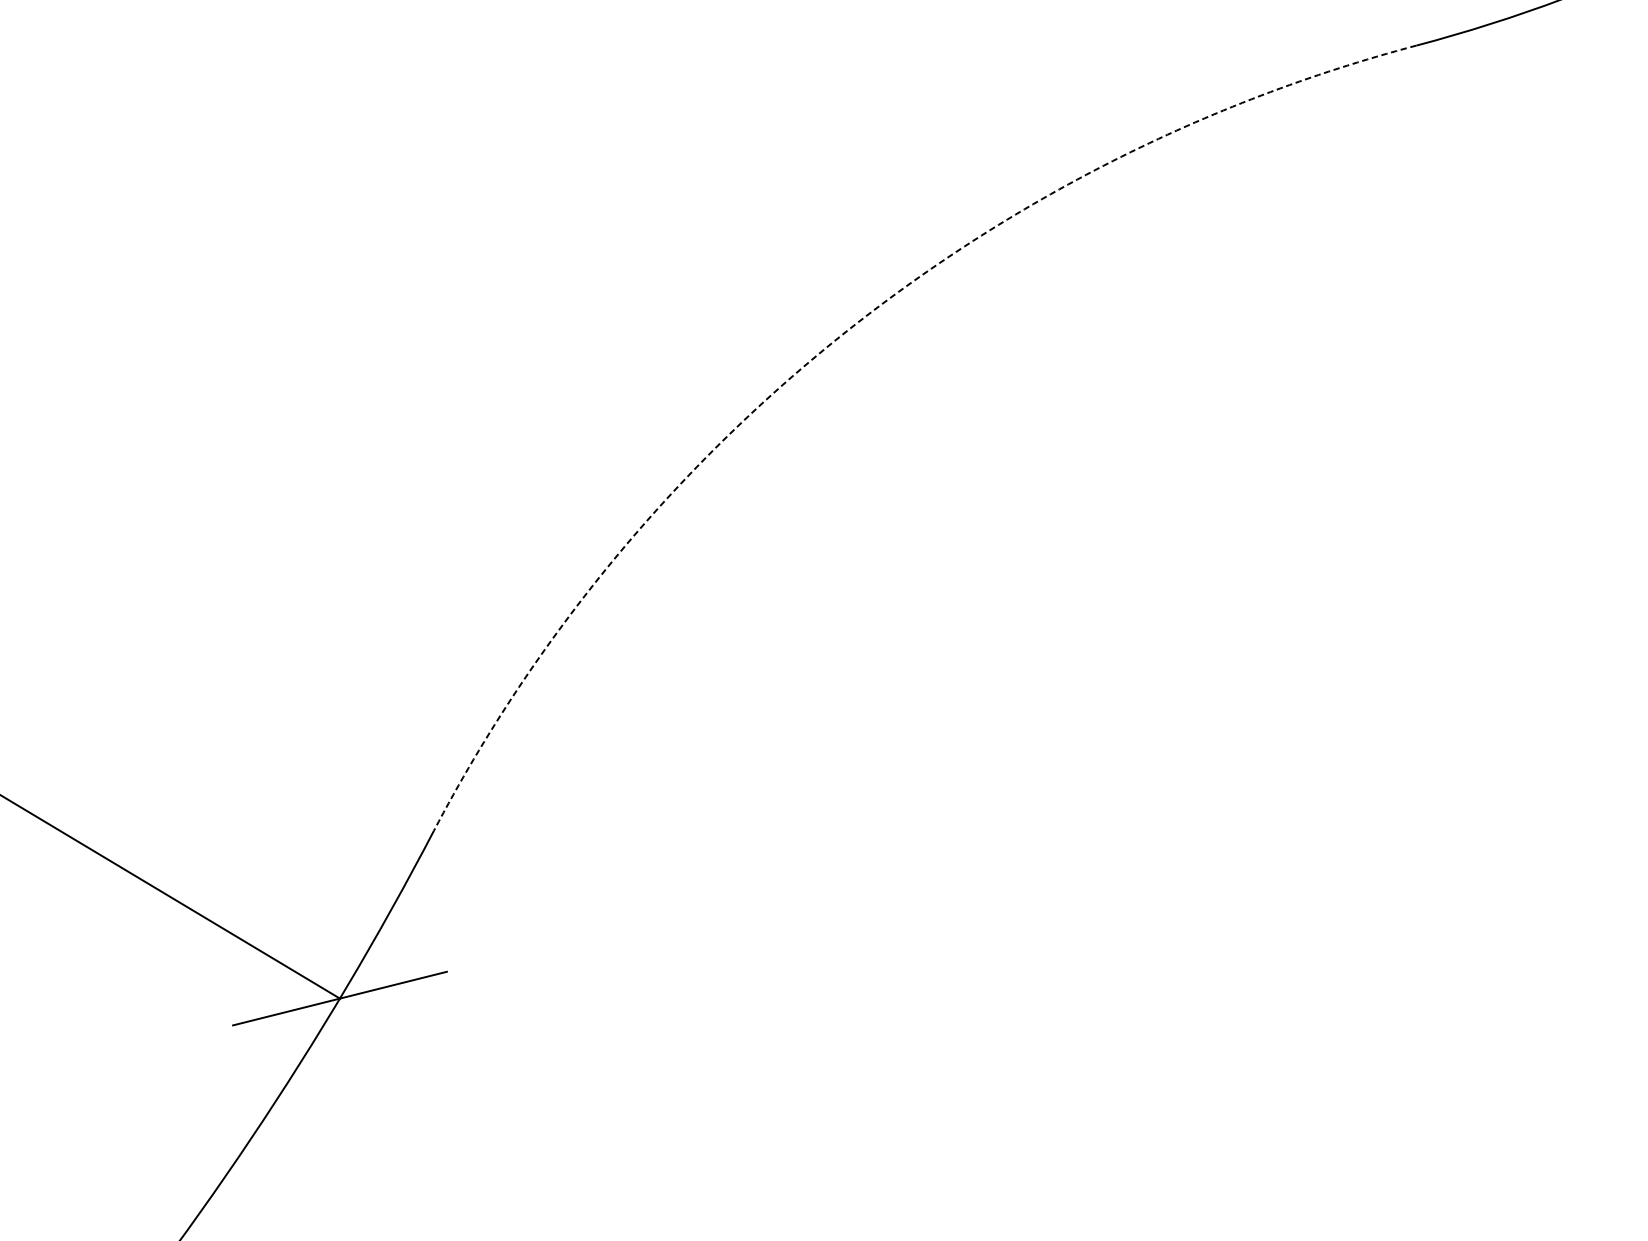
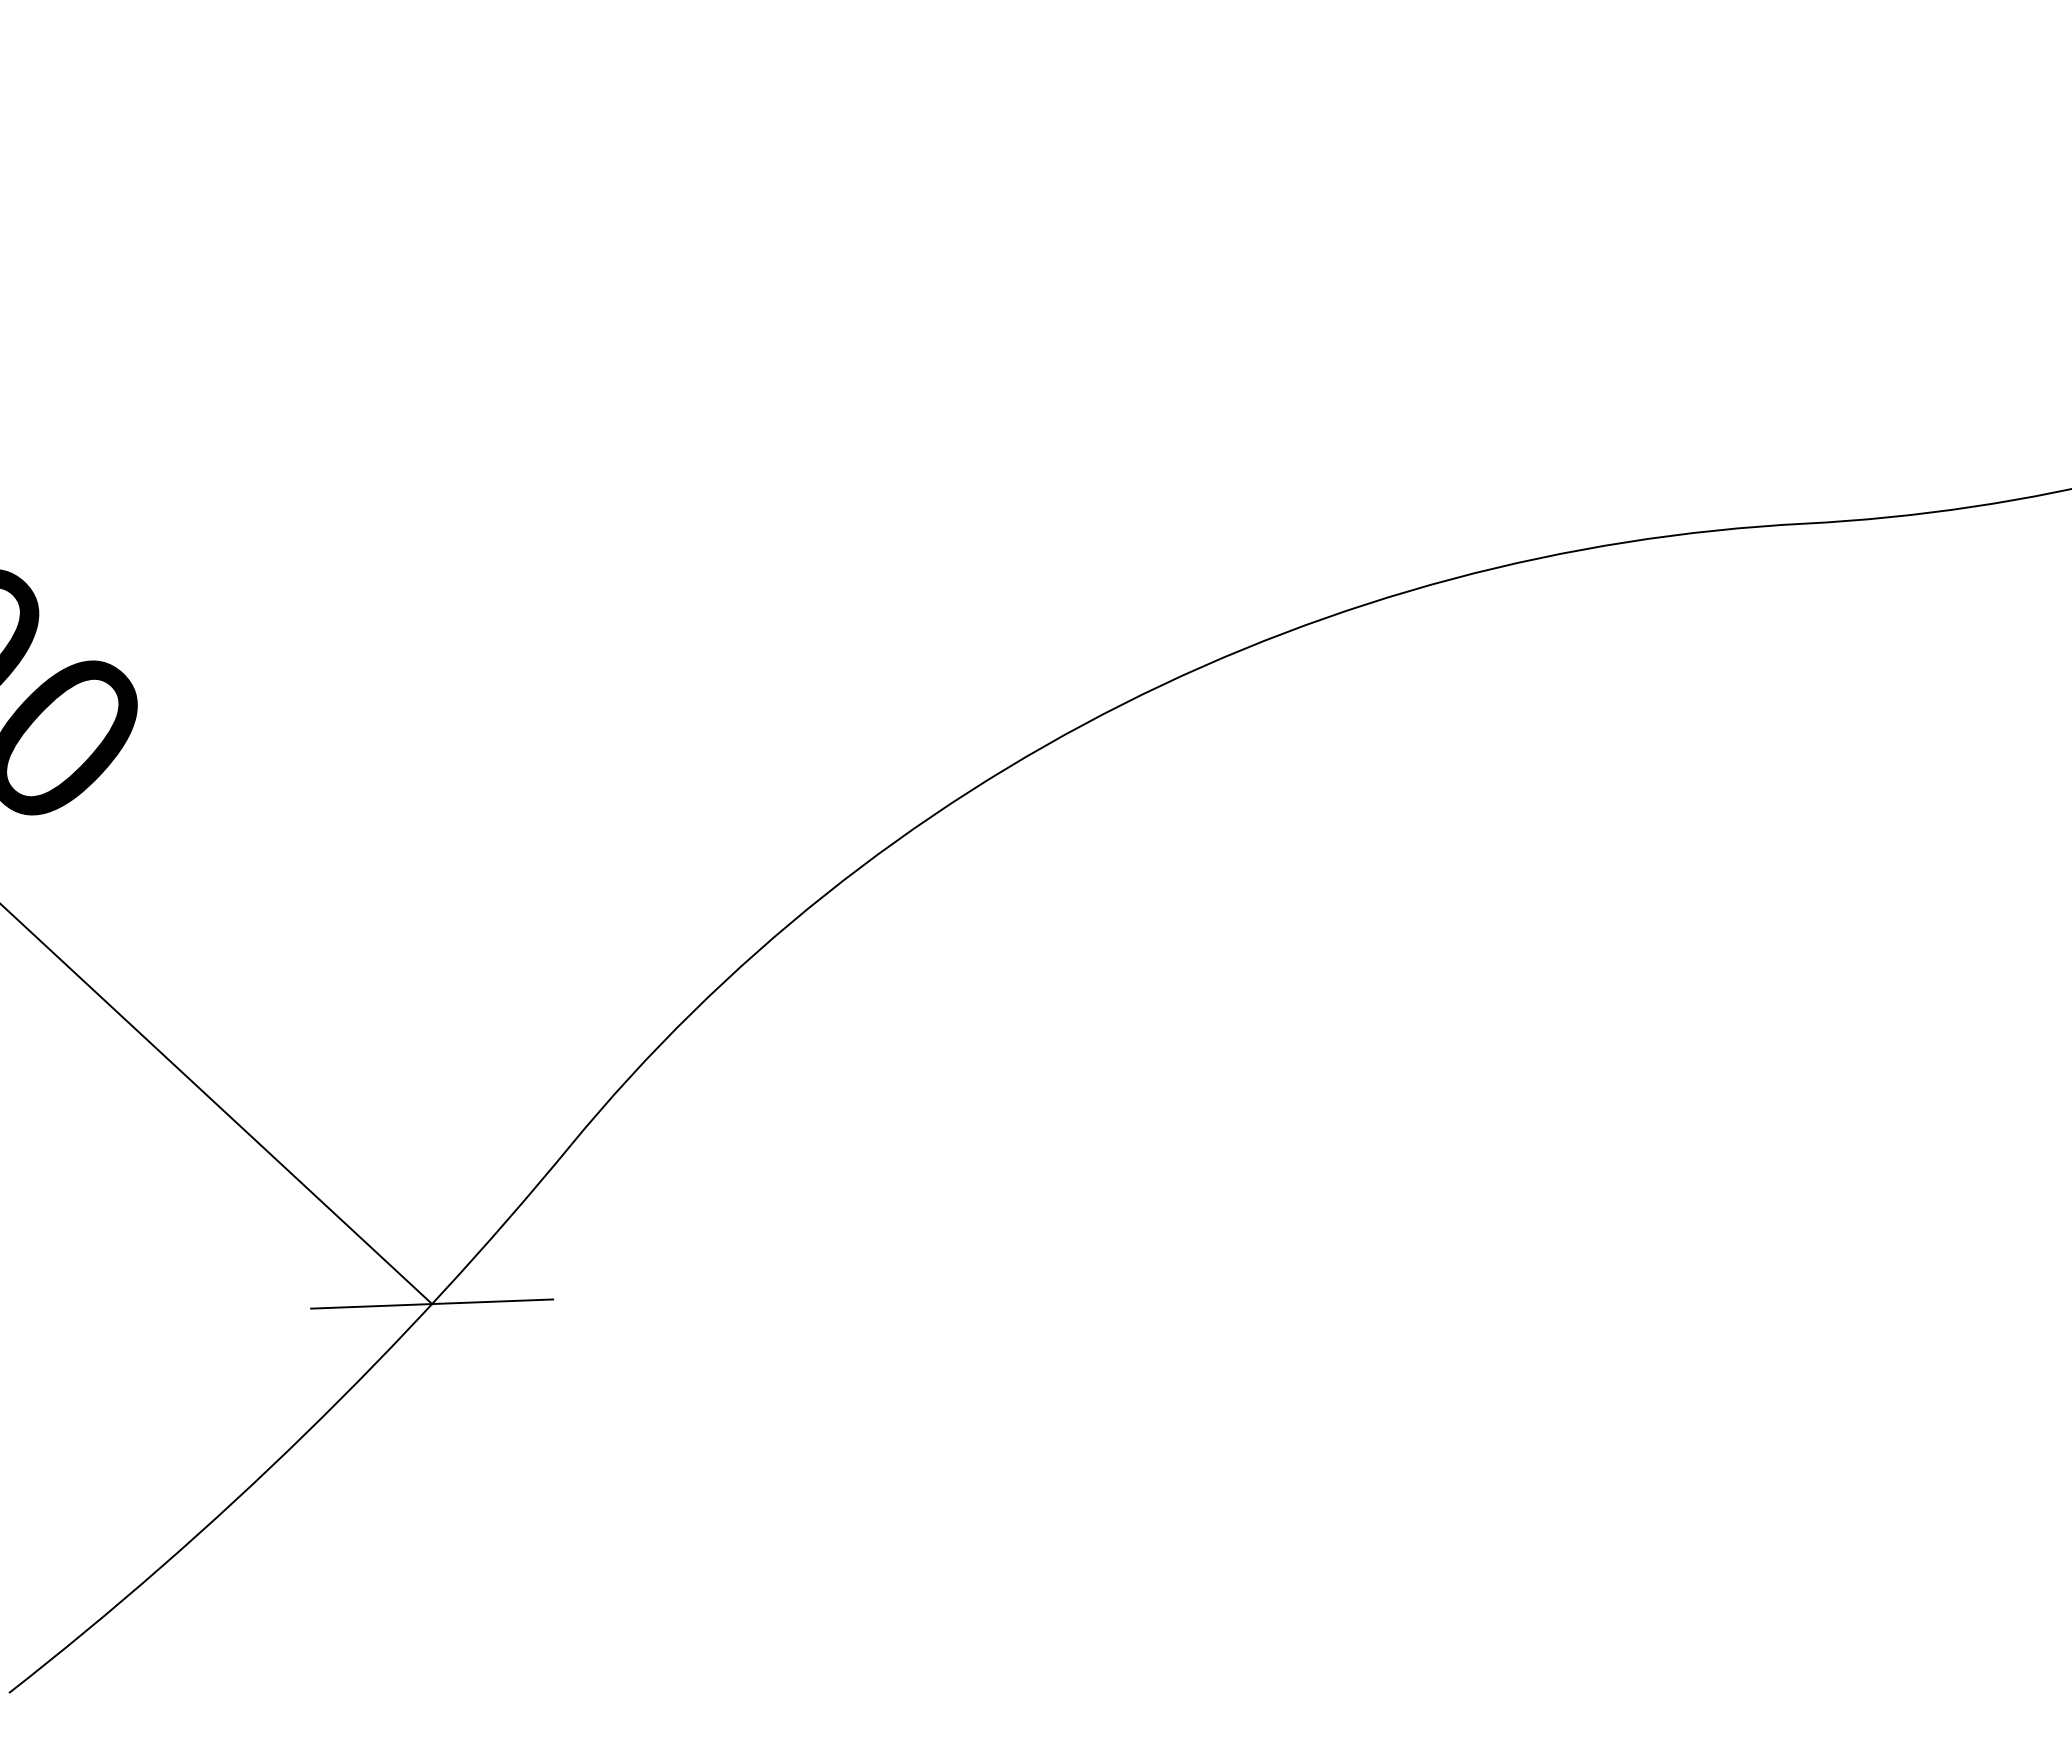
arc: (842, 334) -> (1122, 704), dashed -> solid

